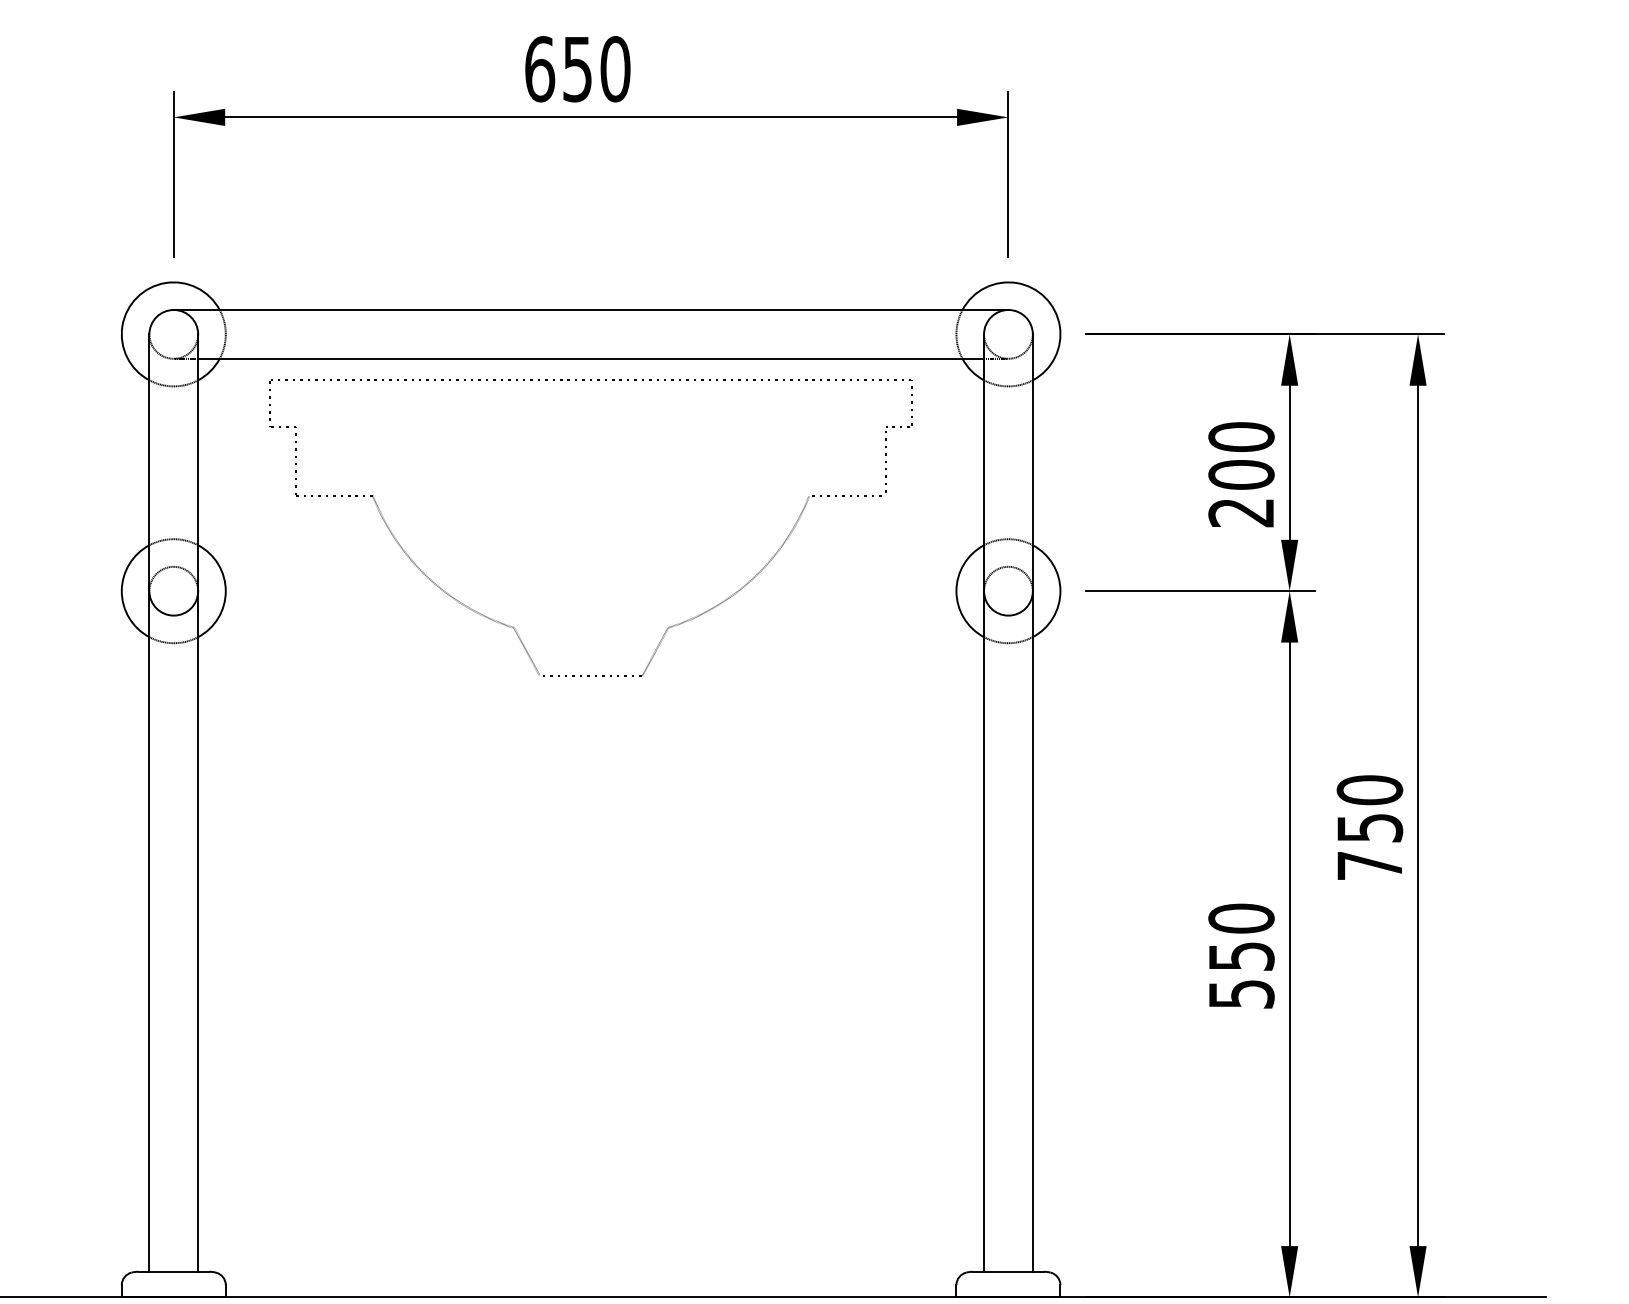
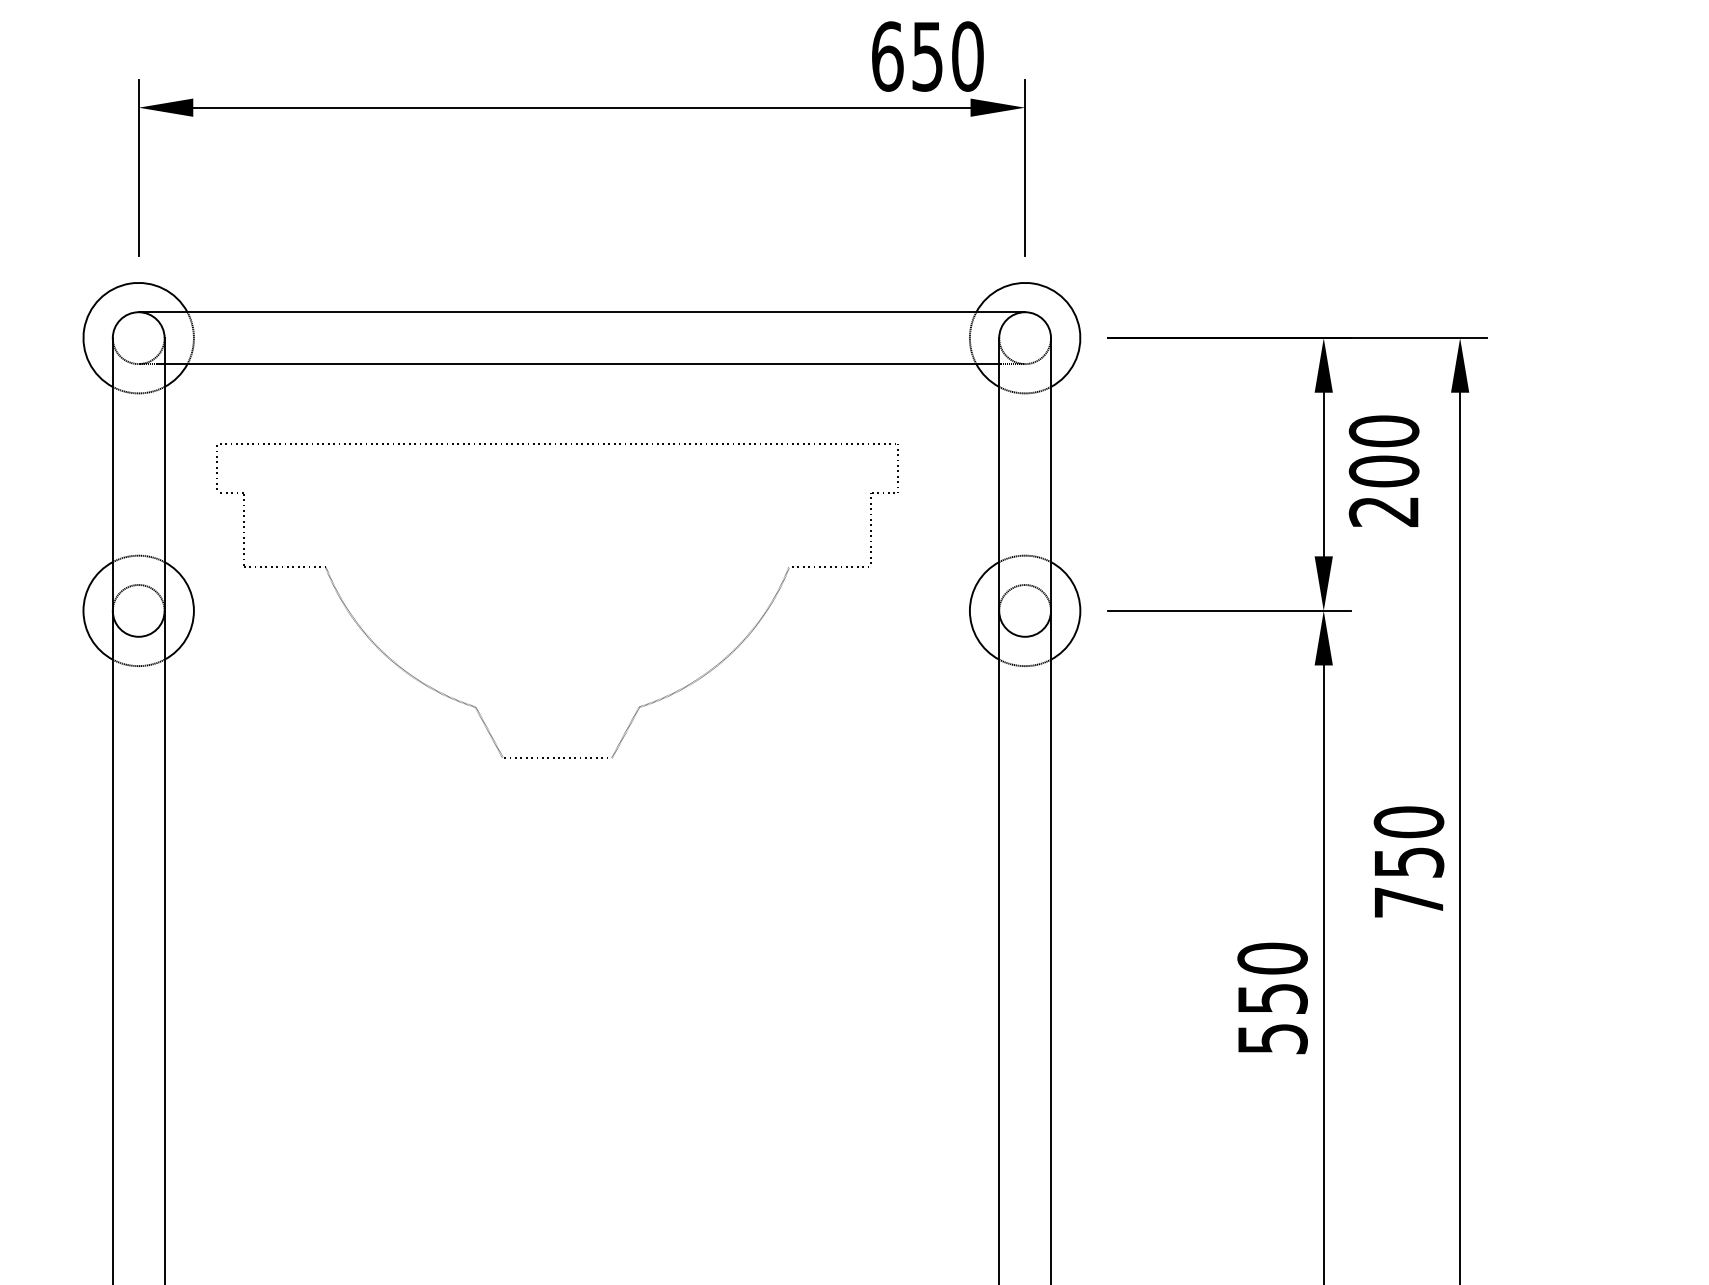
text: (577, 69) -> (927, 56), moved
text: (1241, 474) -> (1384, 471), moved
part: (513, 626) -> (475, 705), moved

